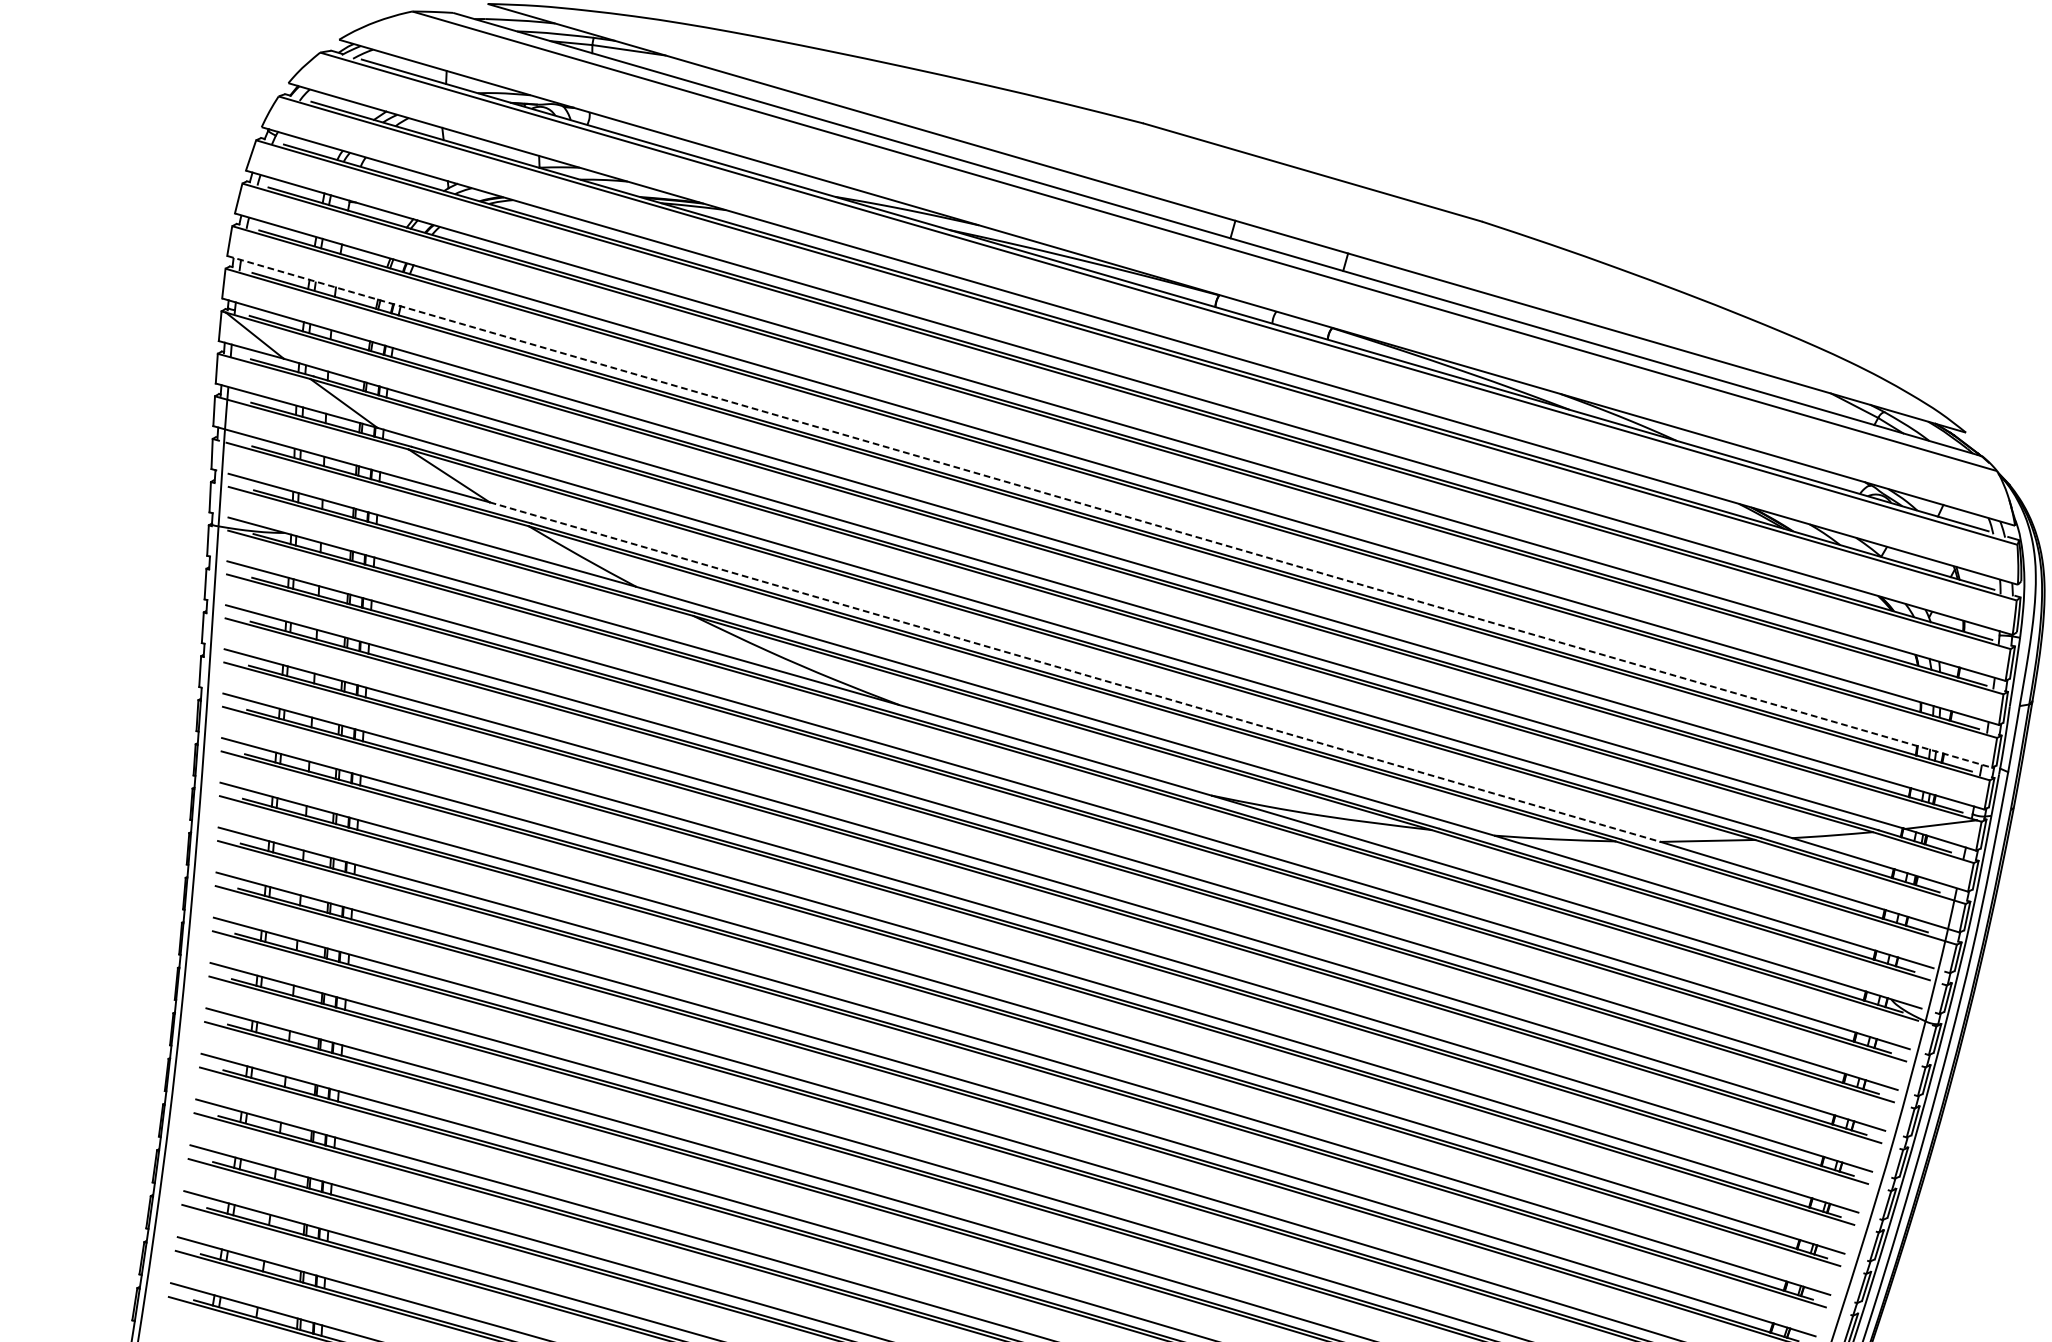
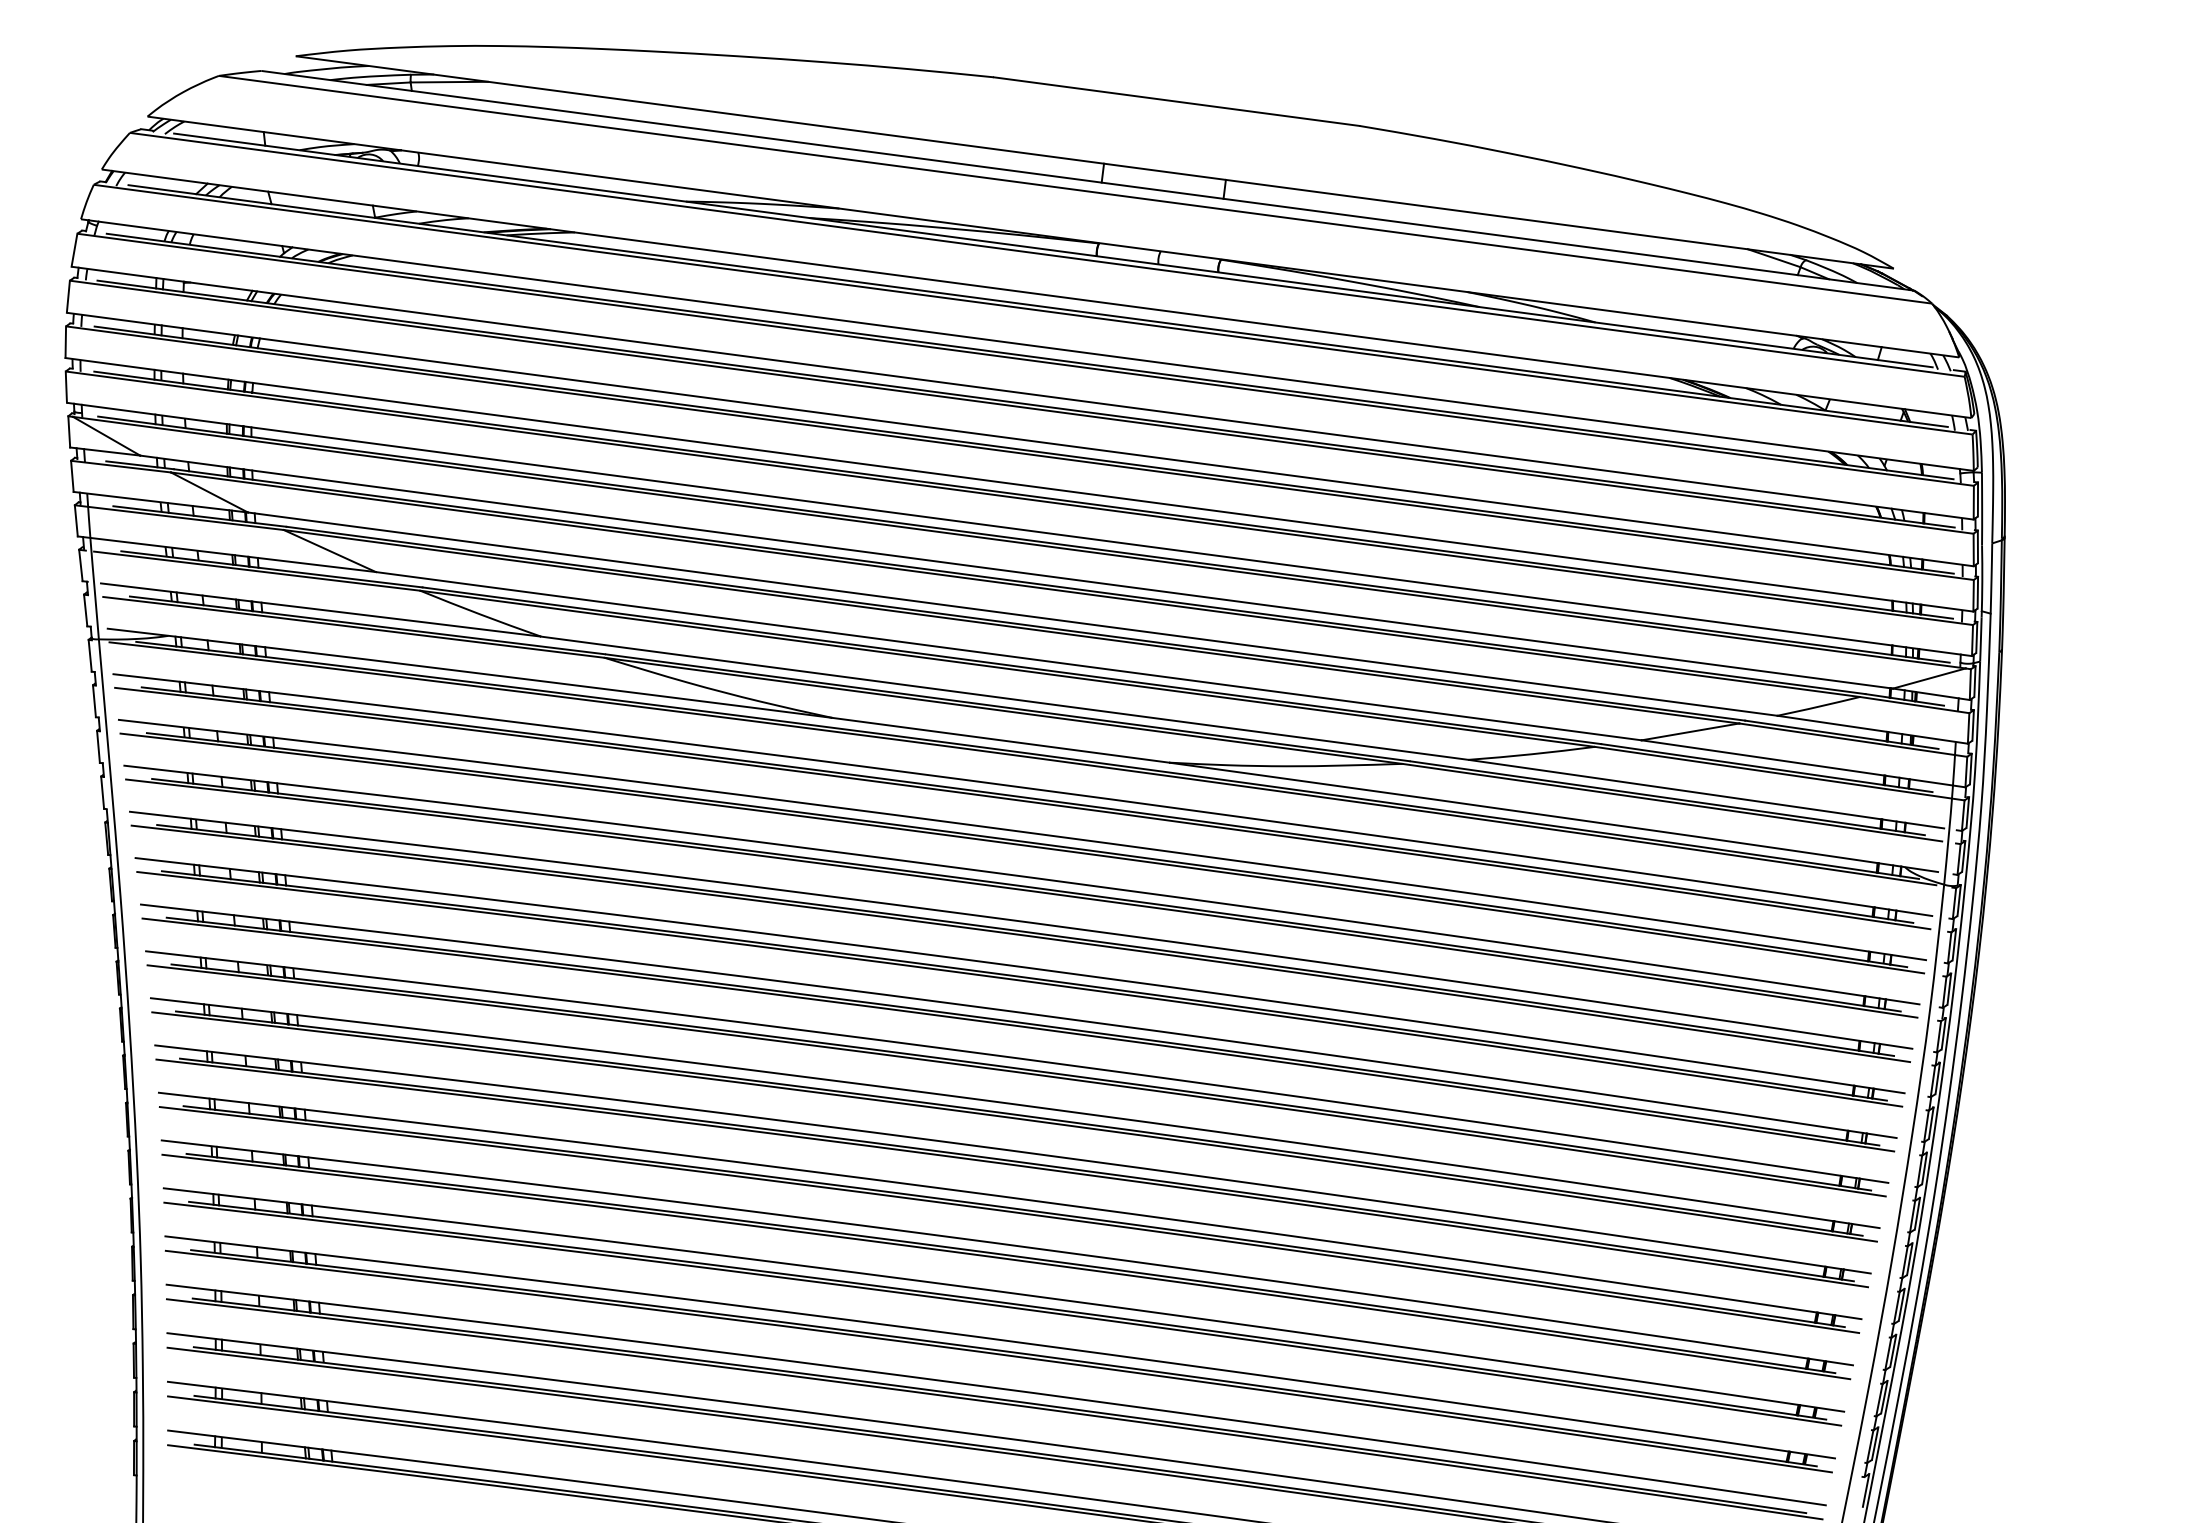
line: (1109, 511) -> (1019, 484), dashed -> solid
line: (1075, 672) -> (1009, 656), dashed -> solid

